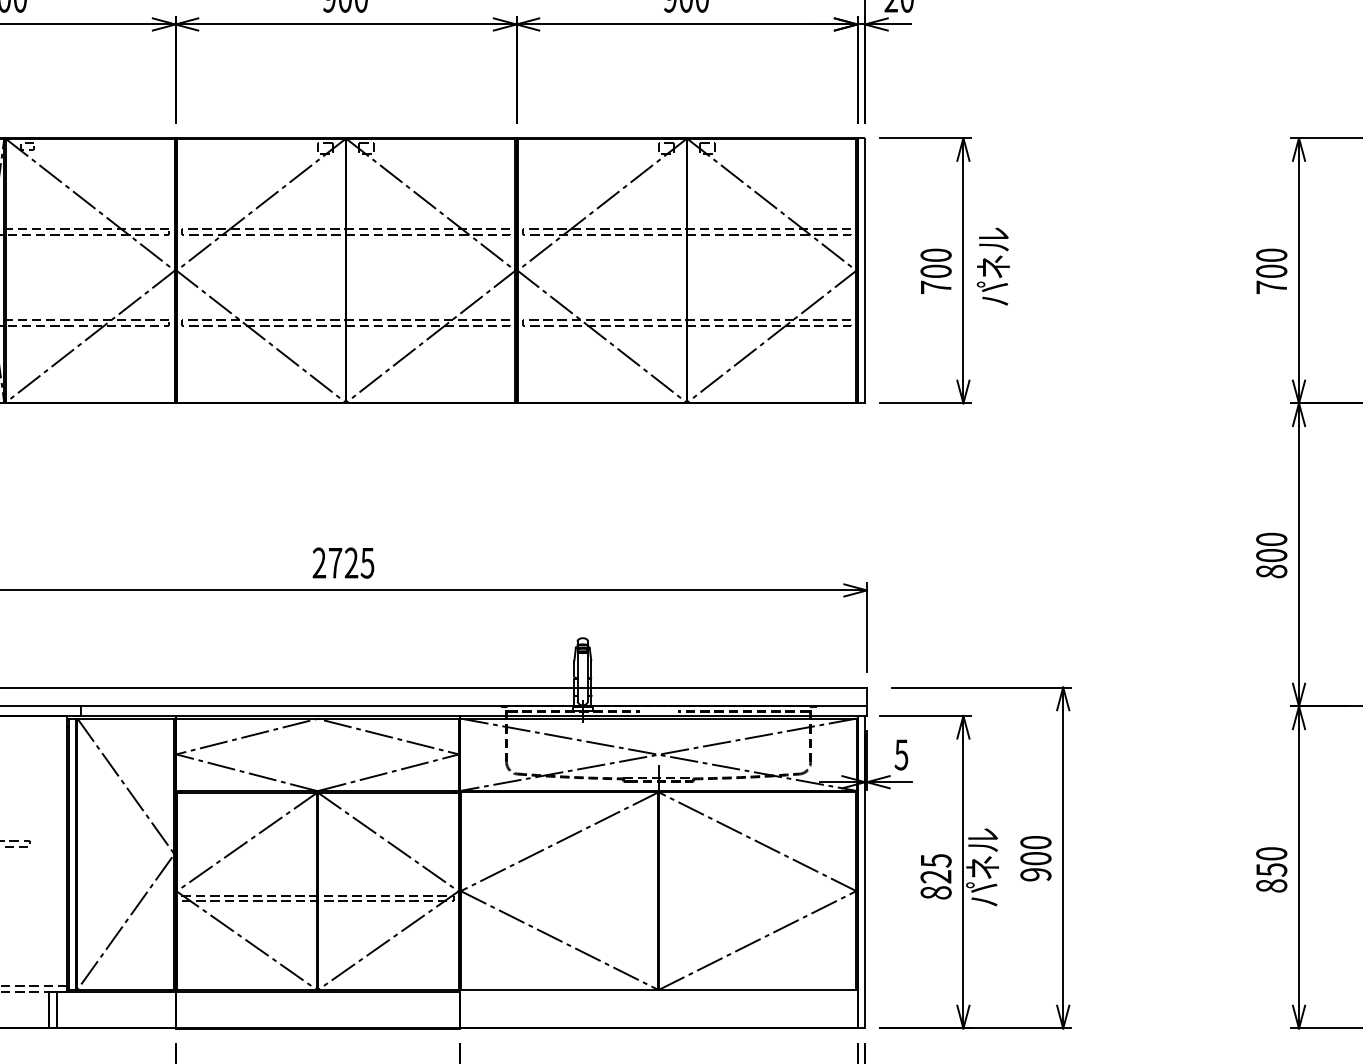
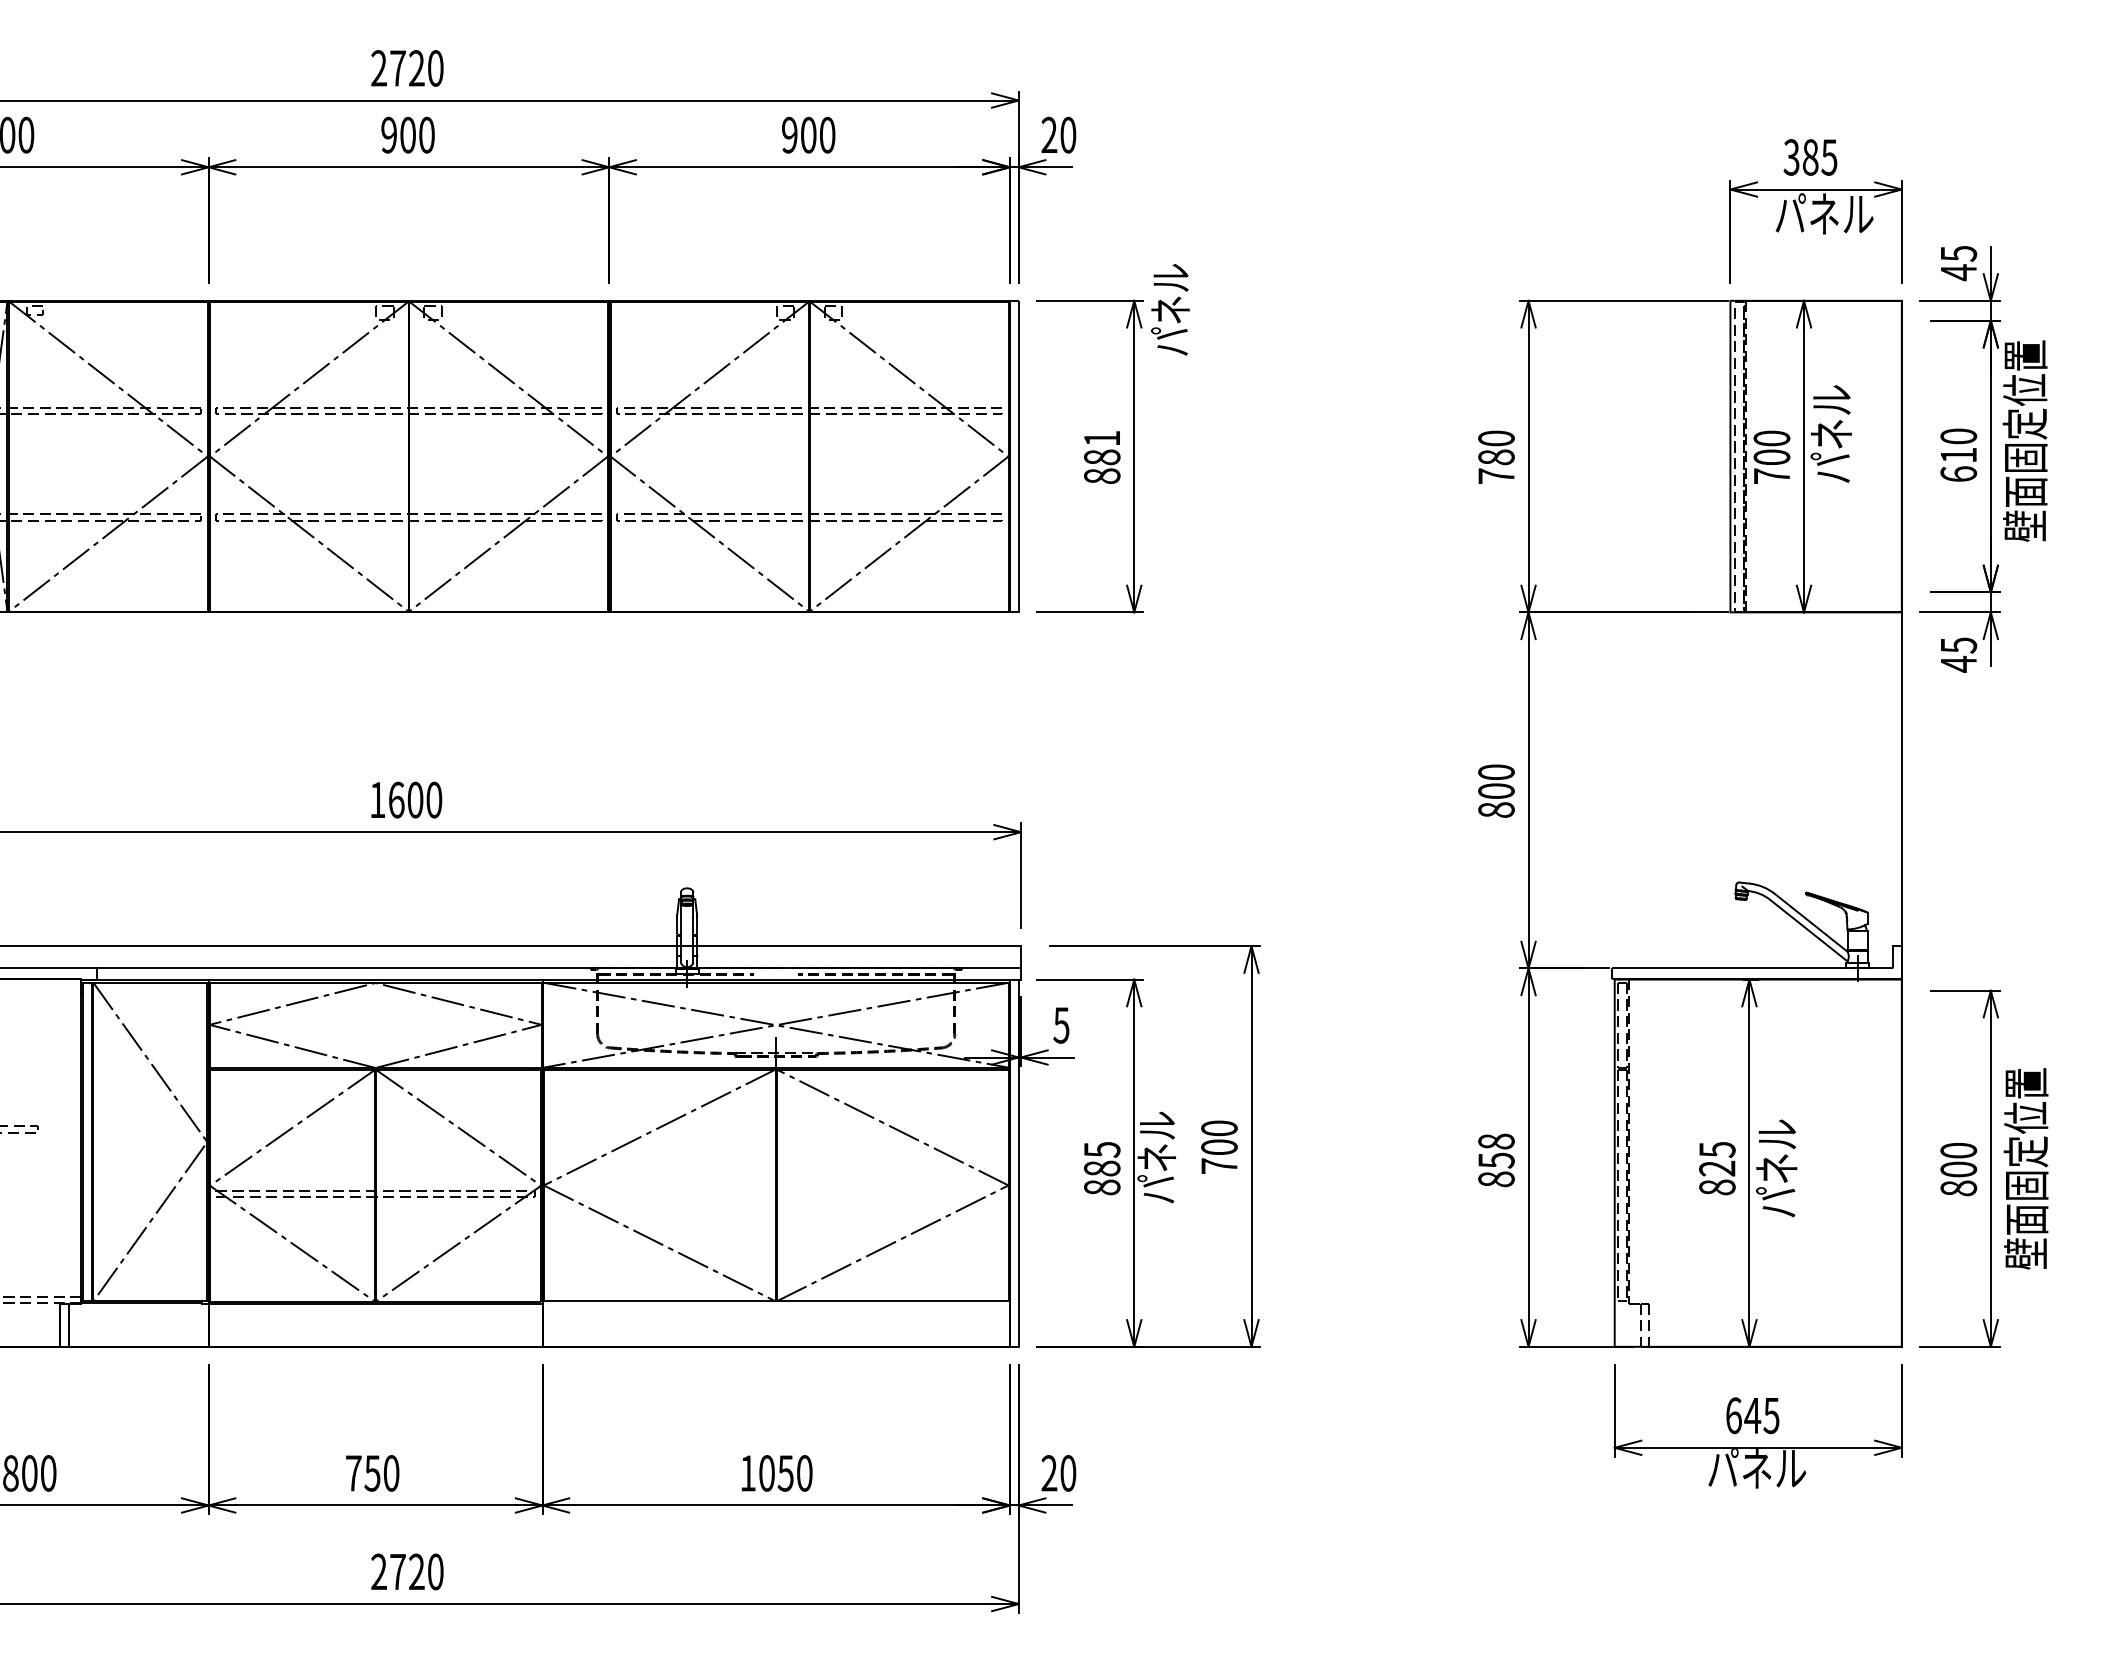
text: (993, 266) -> (1170, 309), moved
text: (935, 270) -> (1101, 456), 700 -> 881
text: (1271, 271) -> (1496, 457), 700 -> 780
text: (343, 562) -> (405, 799), 2725 -> 1600
text: (1271, 853) -> (1496, 1141), 850 -> 858
text: (1035, 874) -> (1219, 1165), 900 -> 700
text: (935, 876) -> (1101, 1168), 825 -> 885

